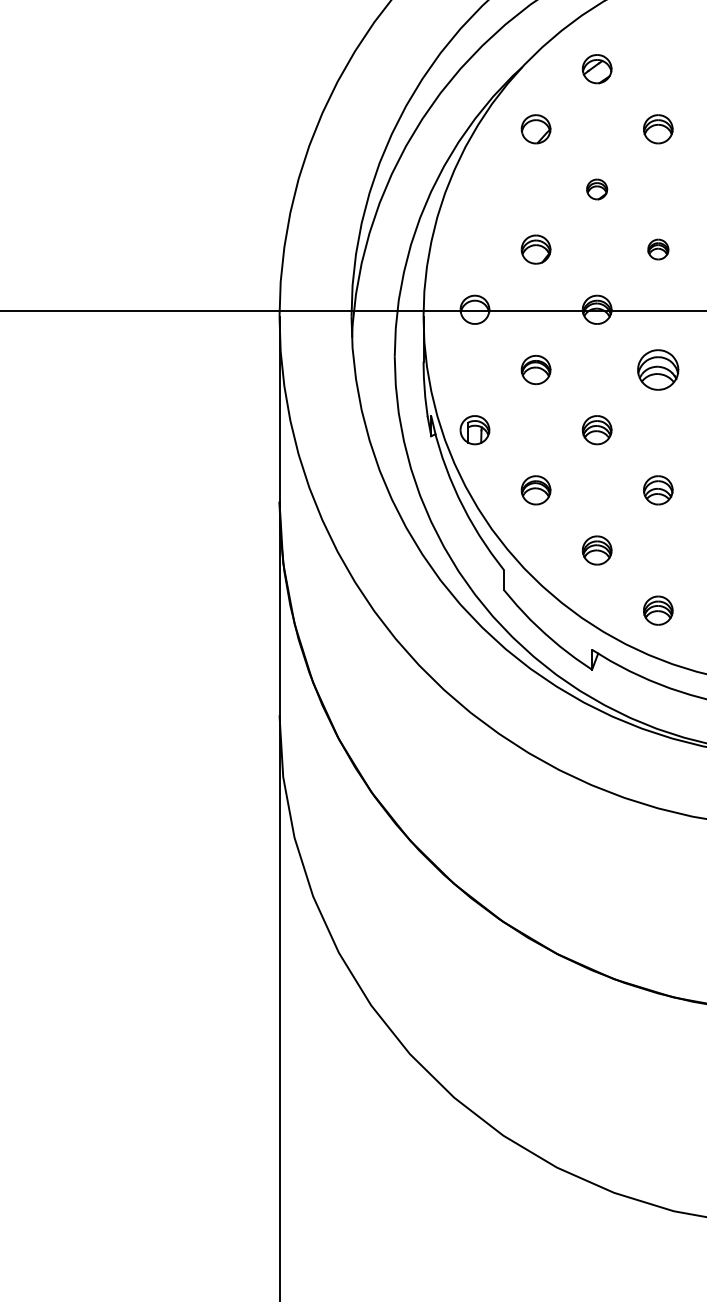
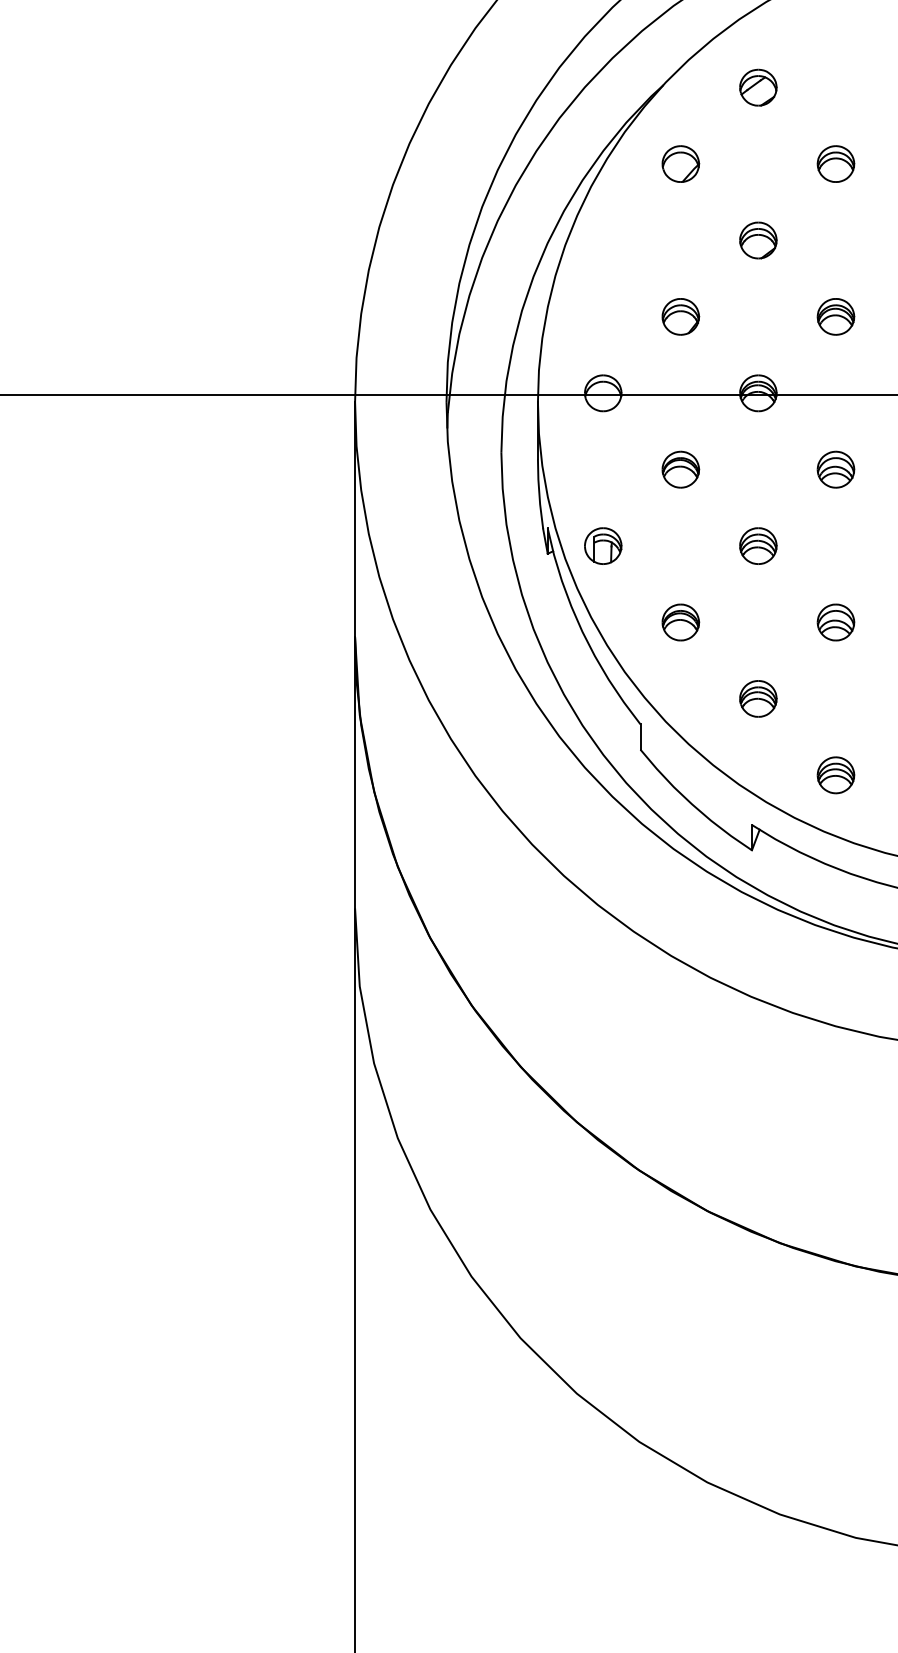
part: (596, 189) -> (757, 240), size x1.43
part: (658, 249) -> (836, 316), size x1.43
part: (658, 369) -> (836, 469), size x0.71

